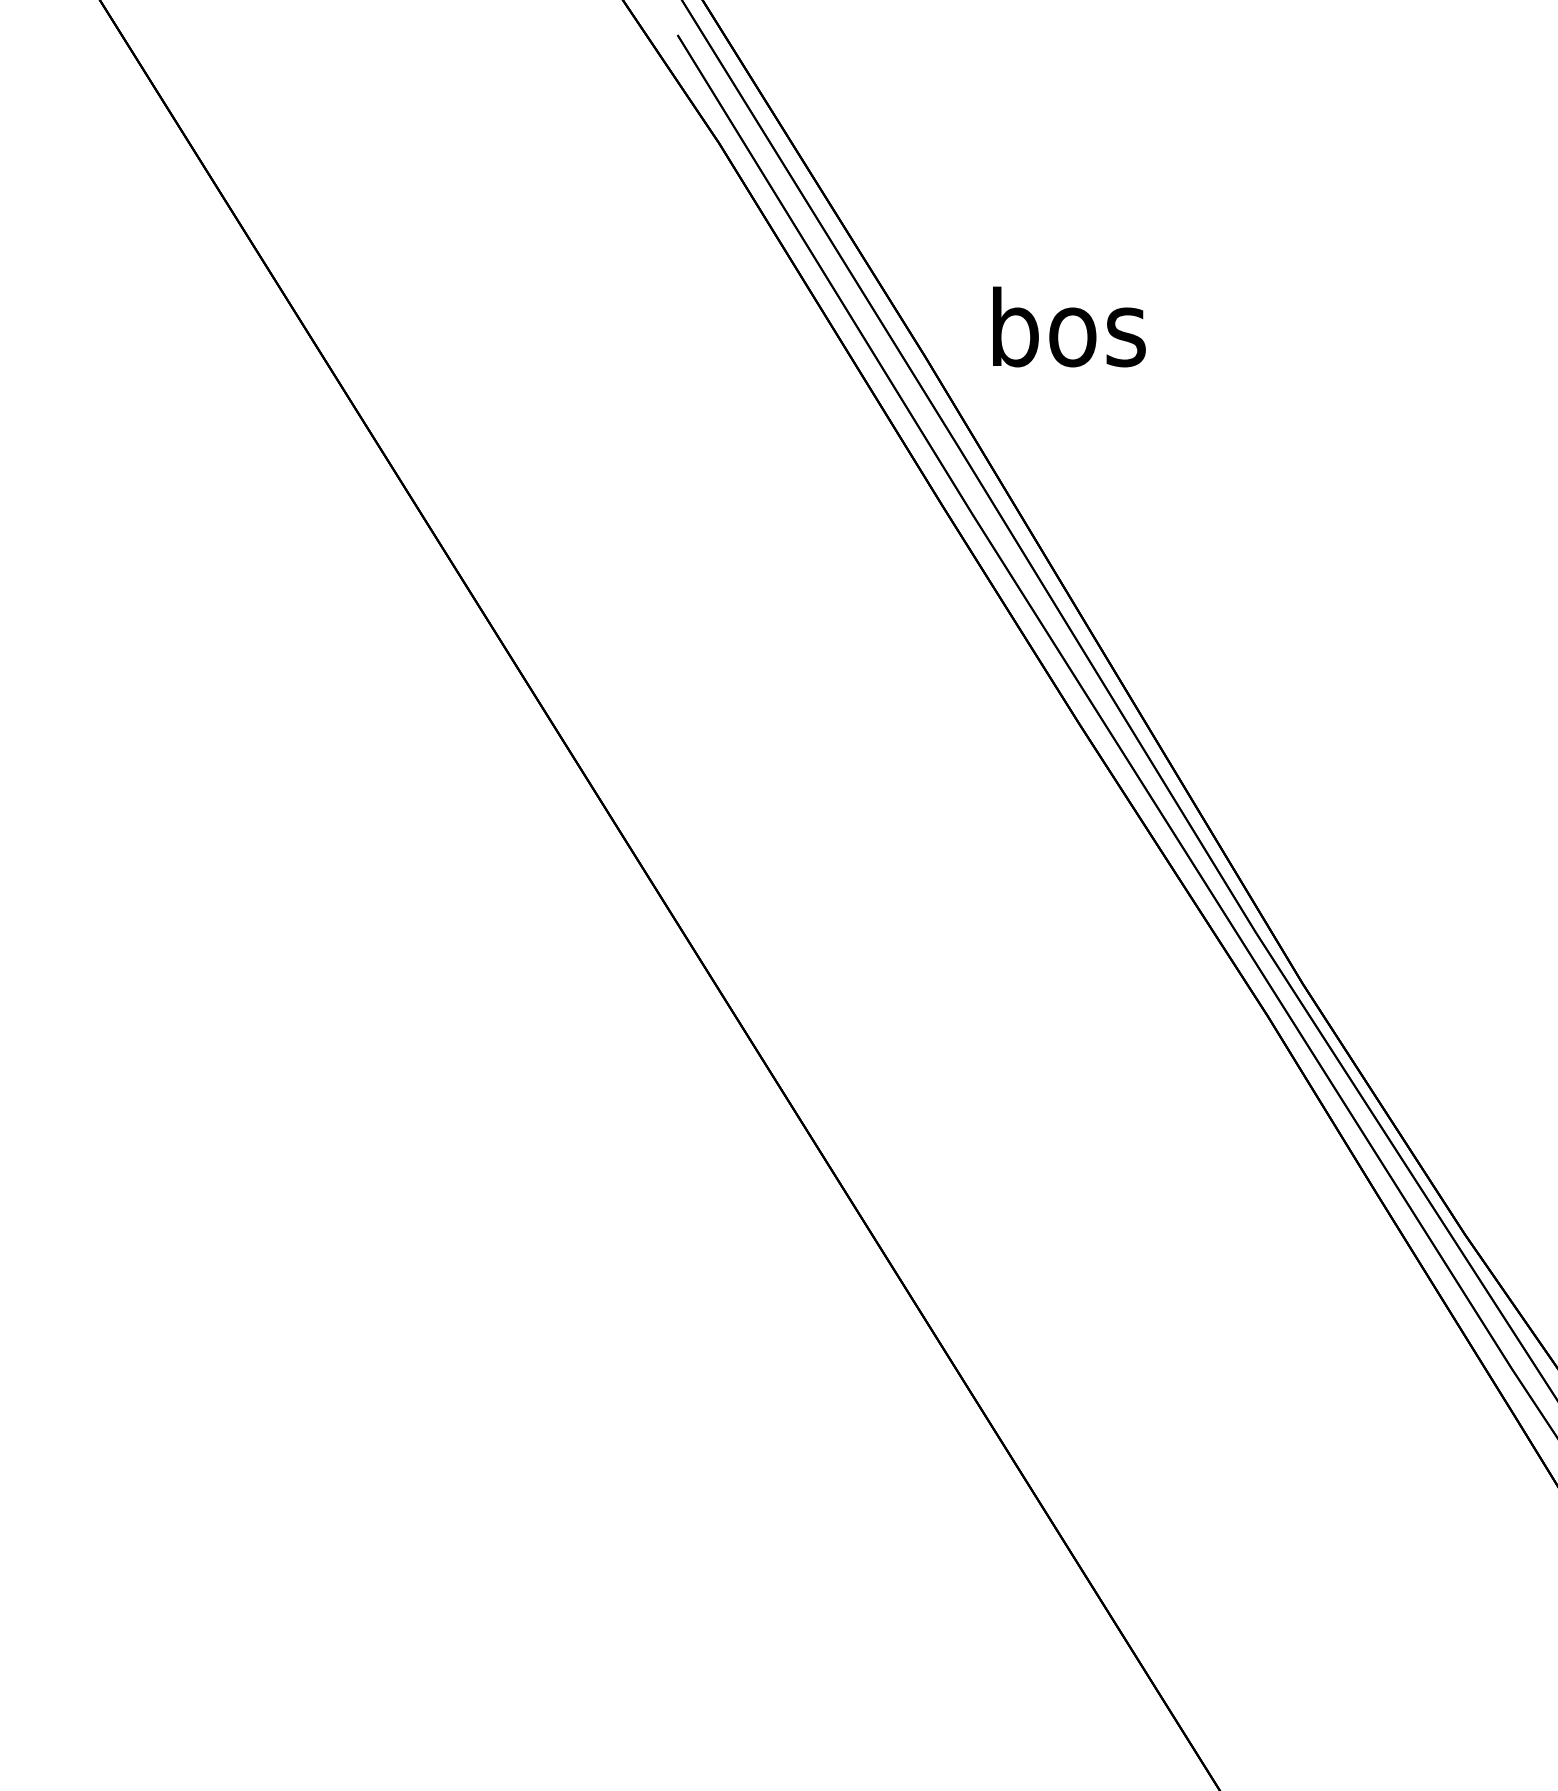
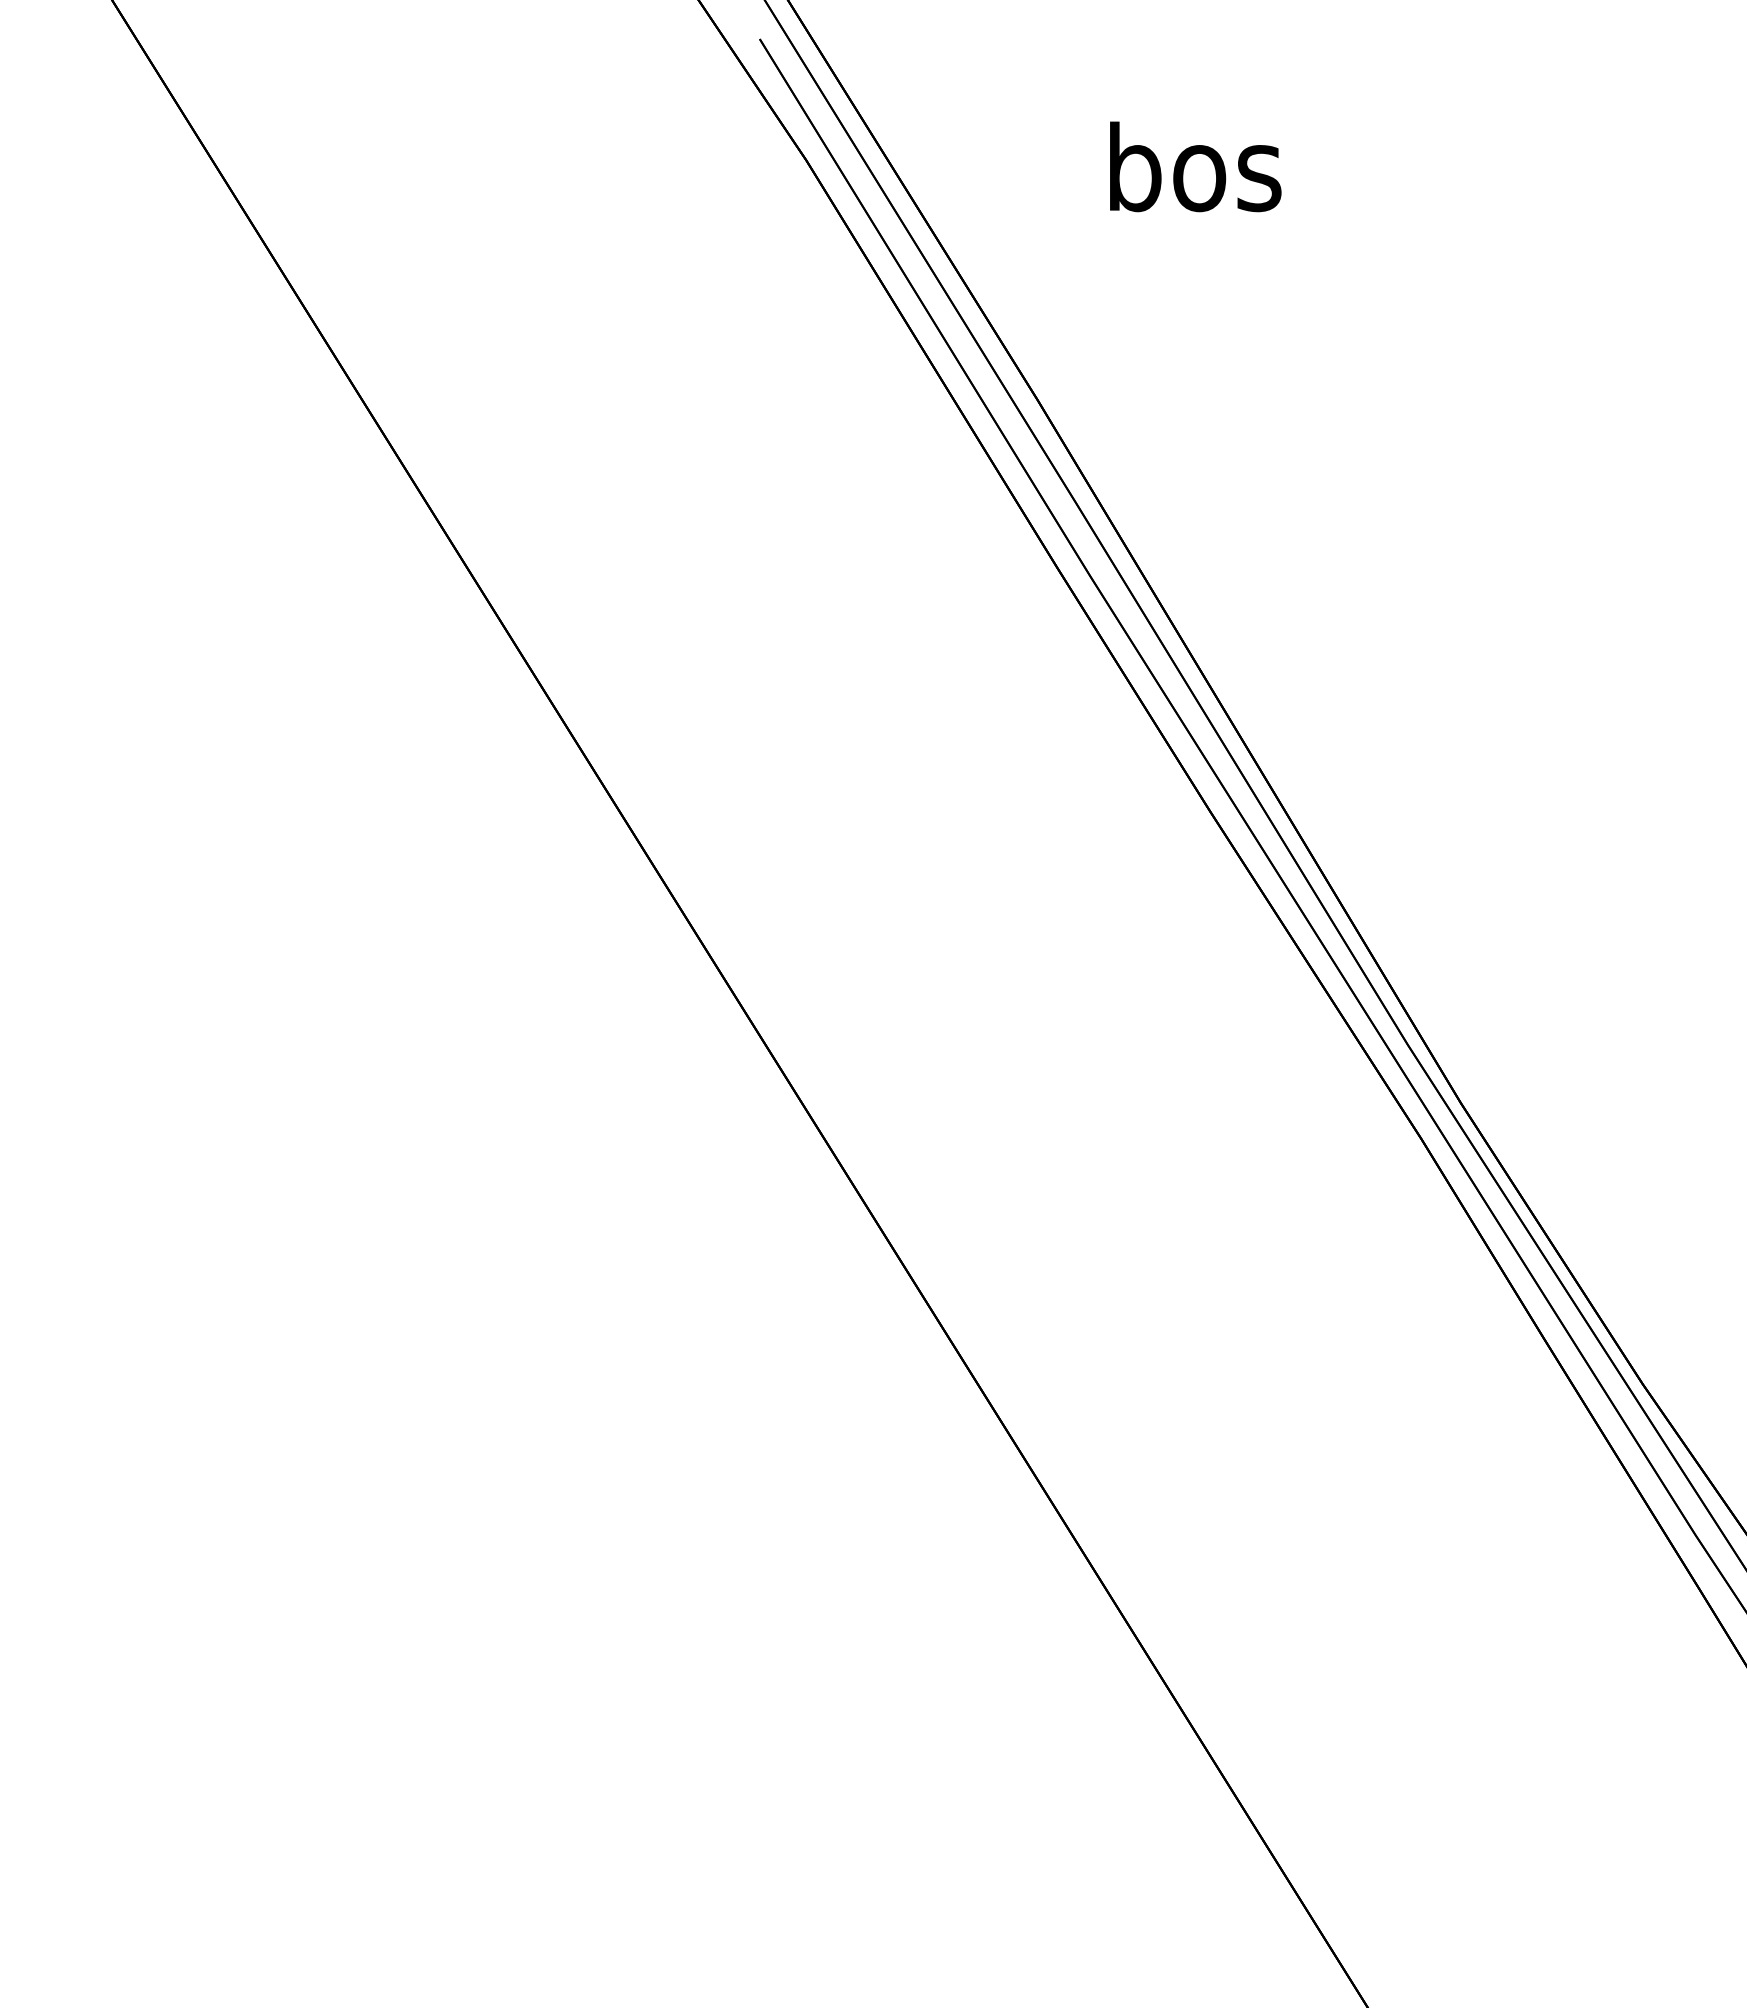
text: (1069, 326) -> (1195, 166), moved

